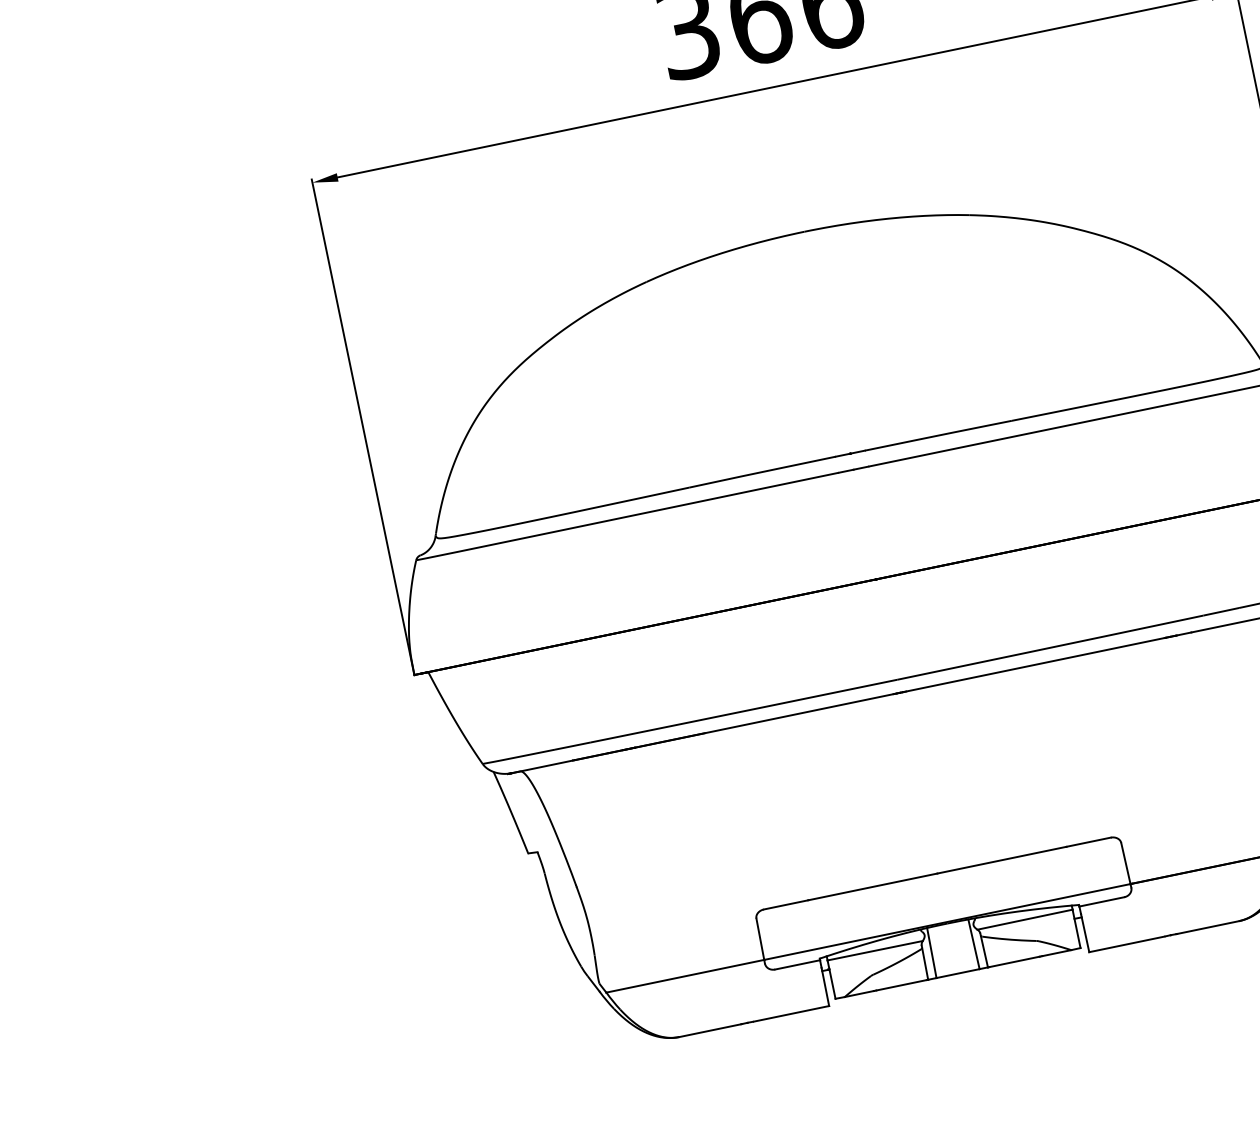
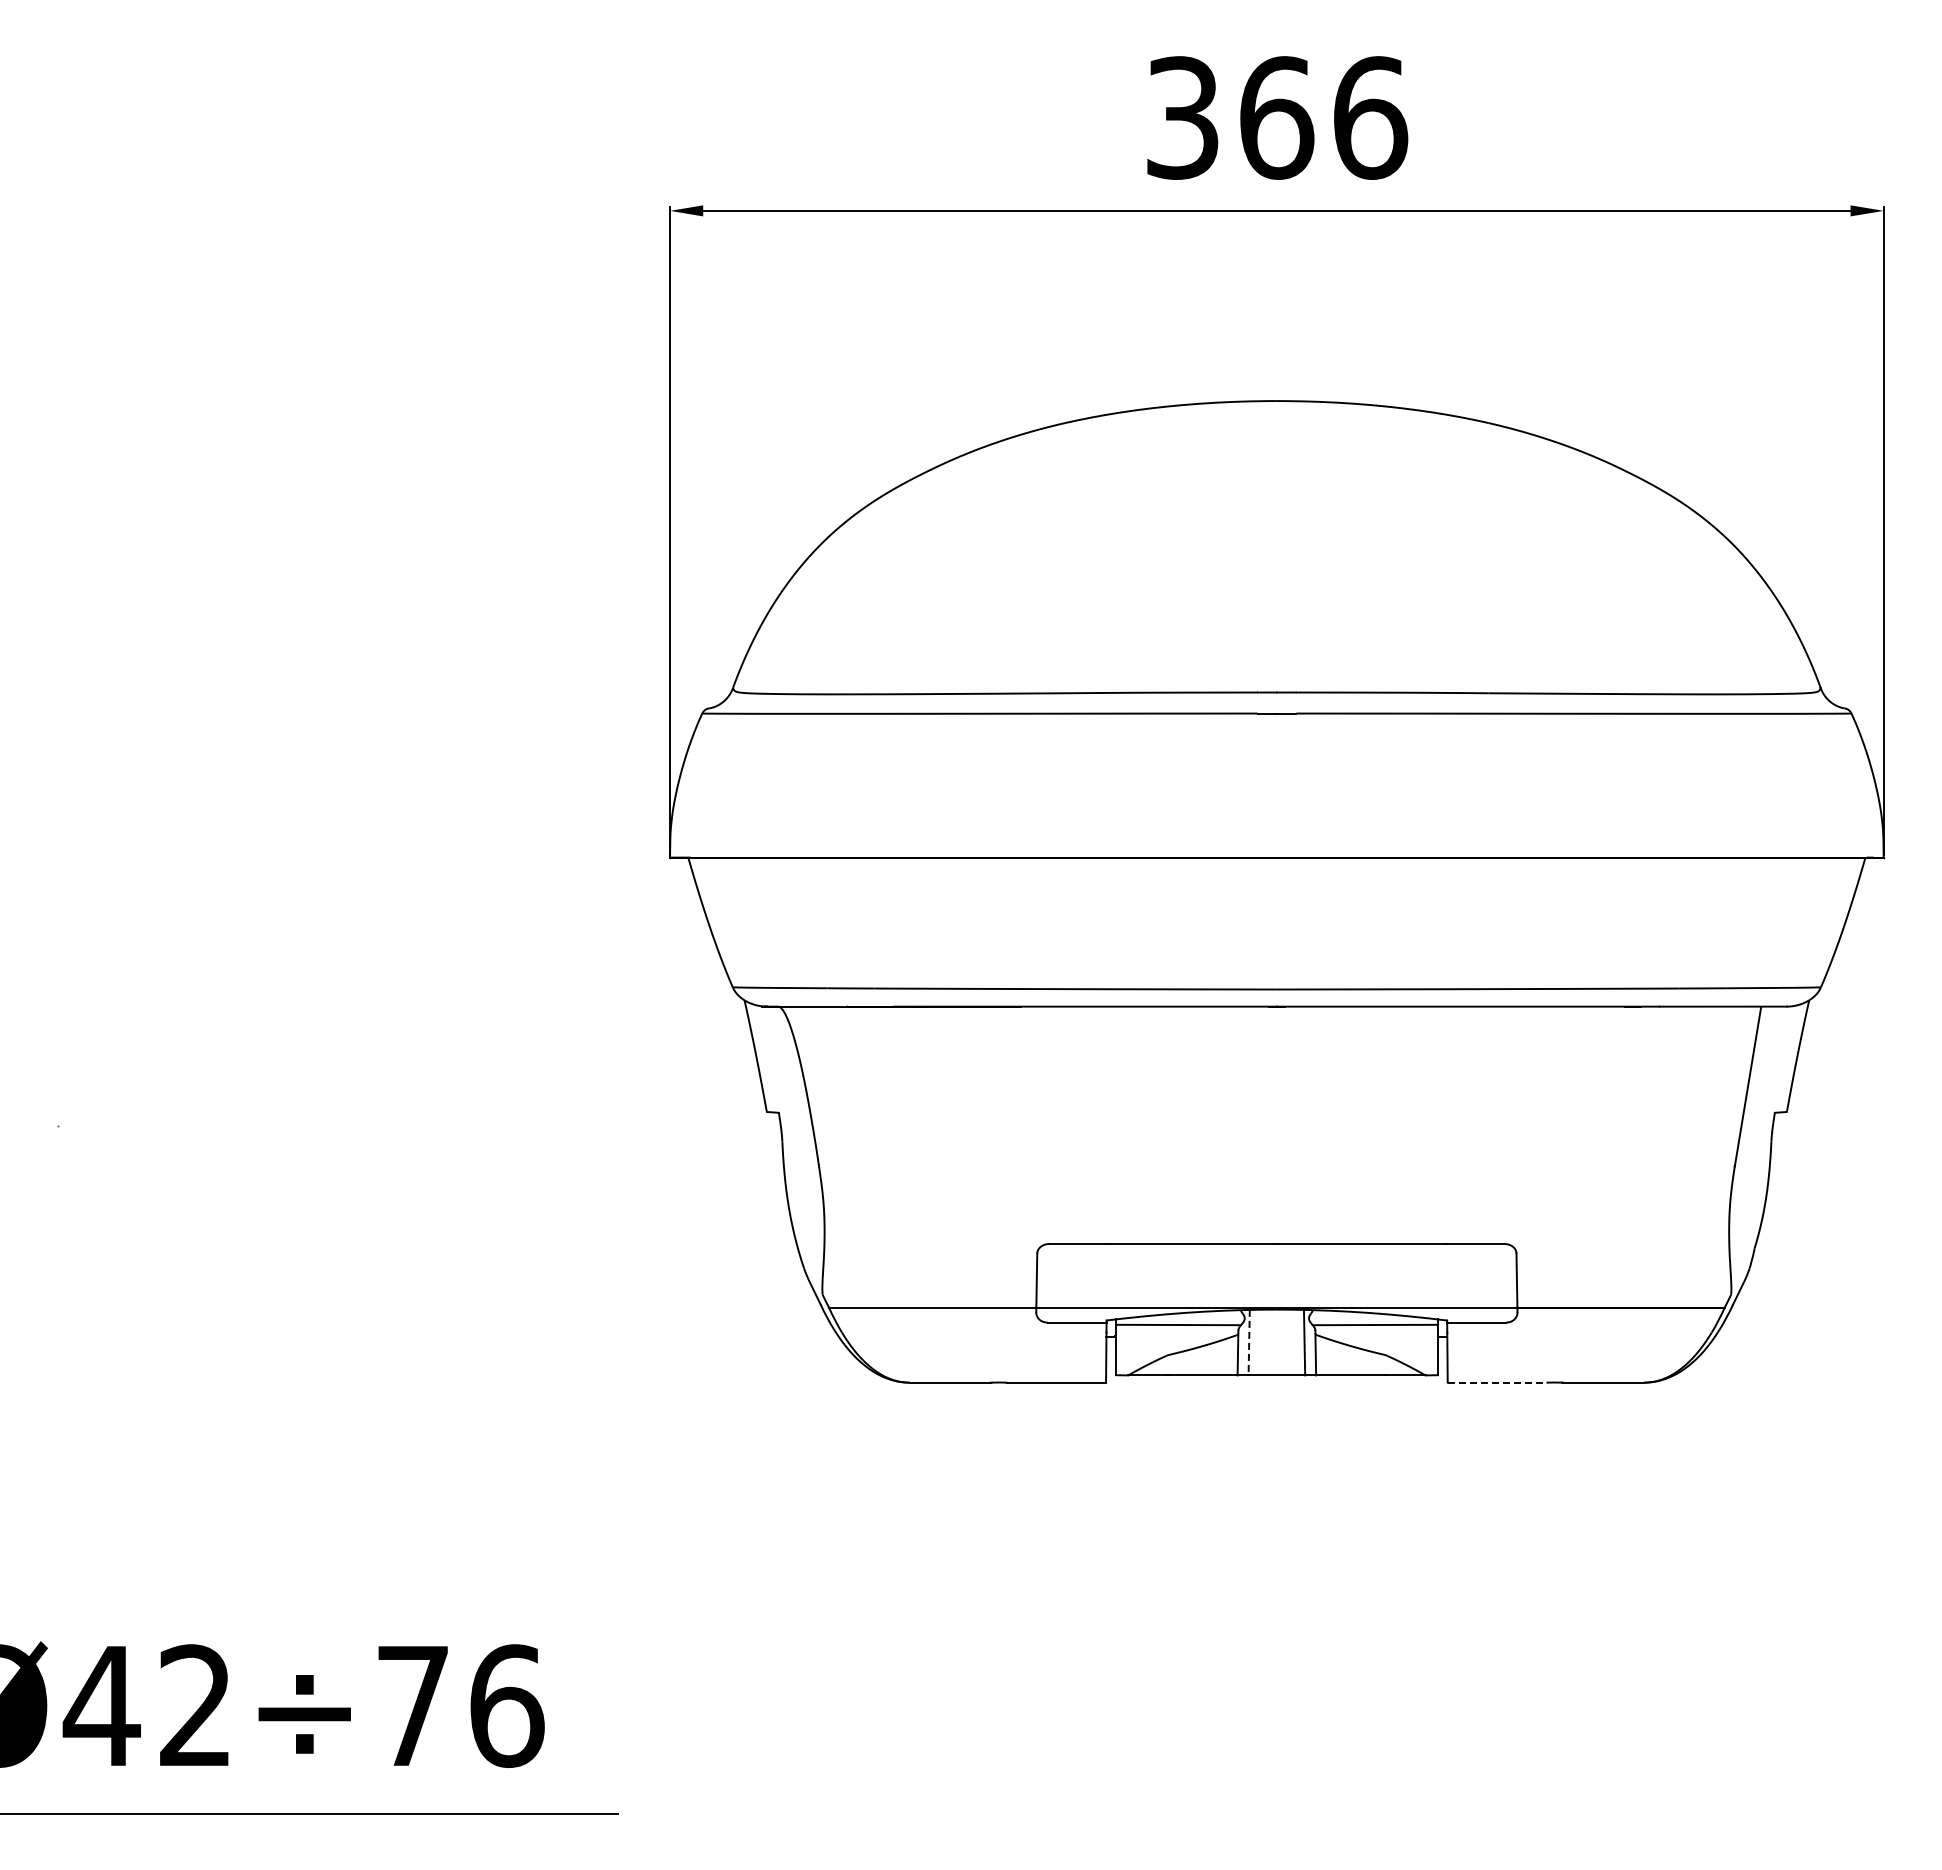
line: (1127, 944) -> (1497, 1382), solid -> dashed
line: (932, 952) -> (1249, 1342), solid -> dashed

